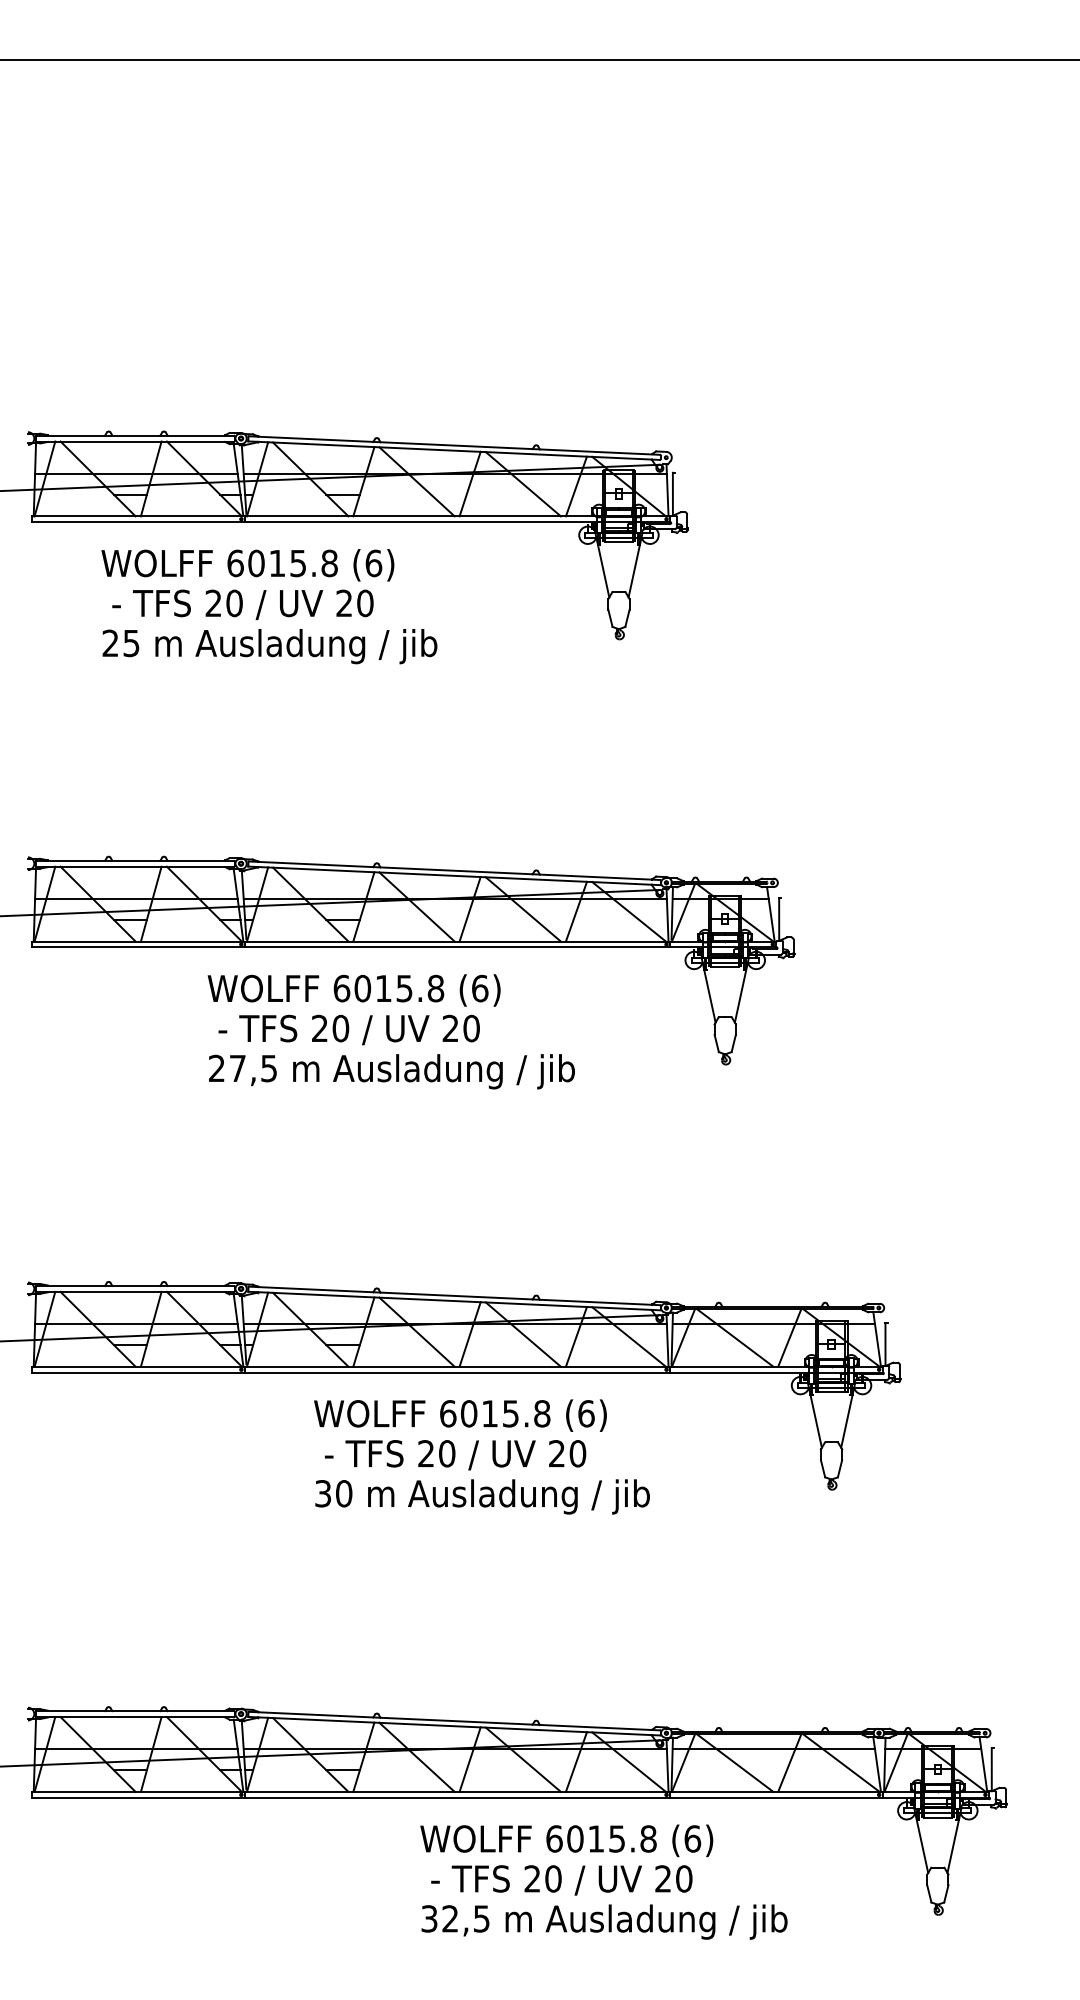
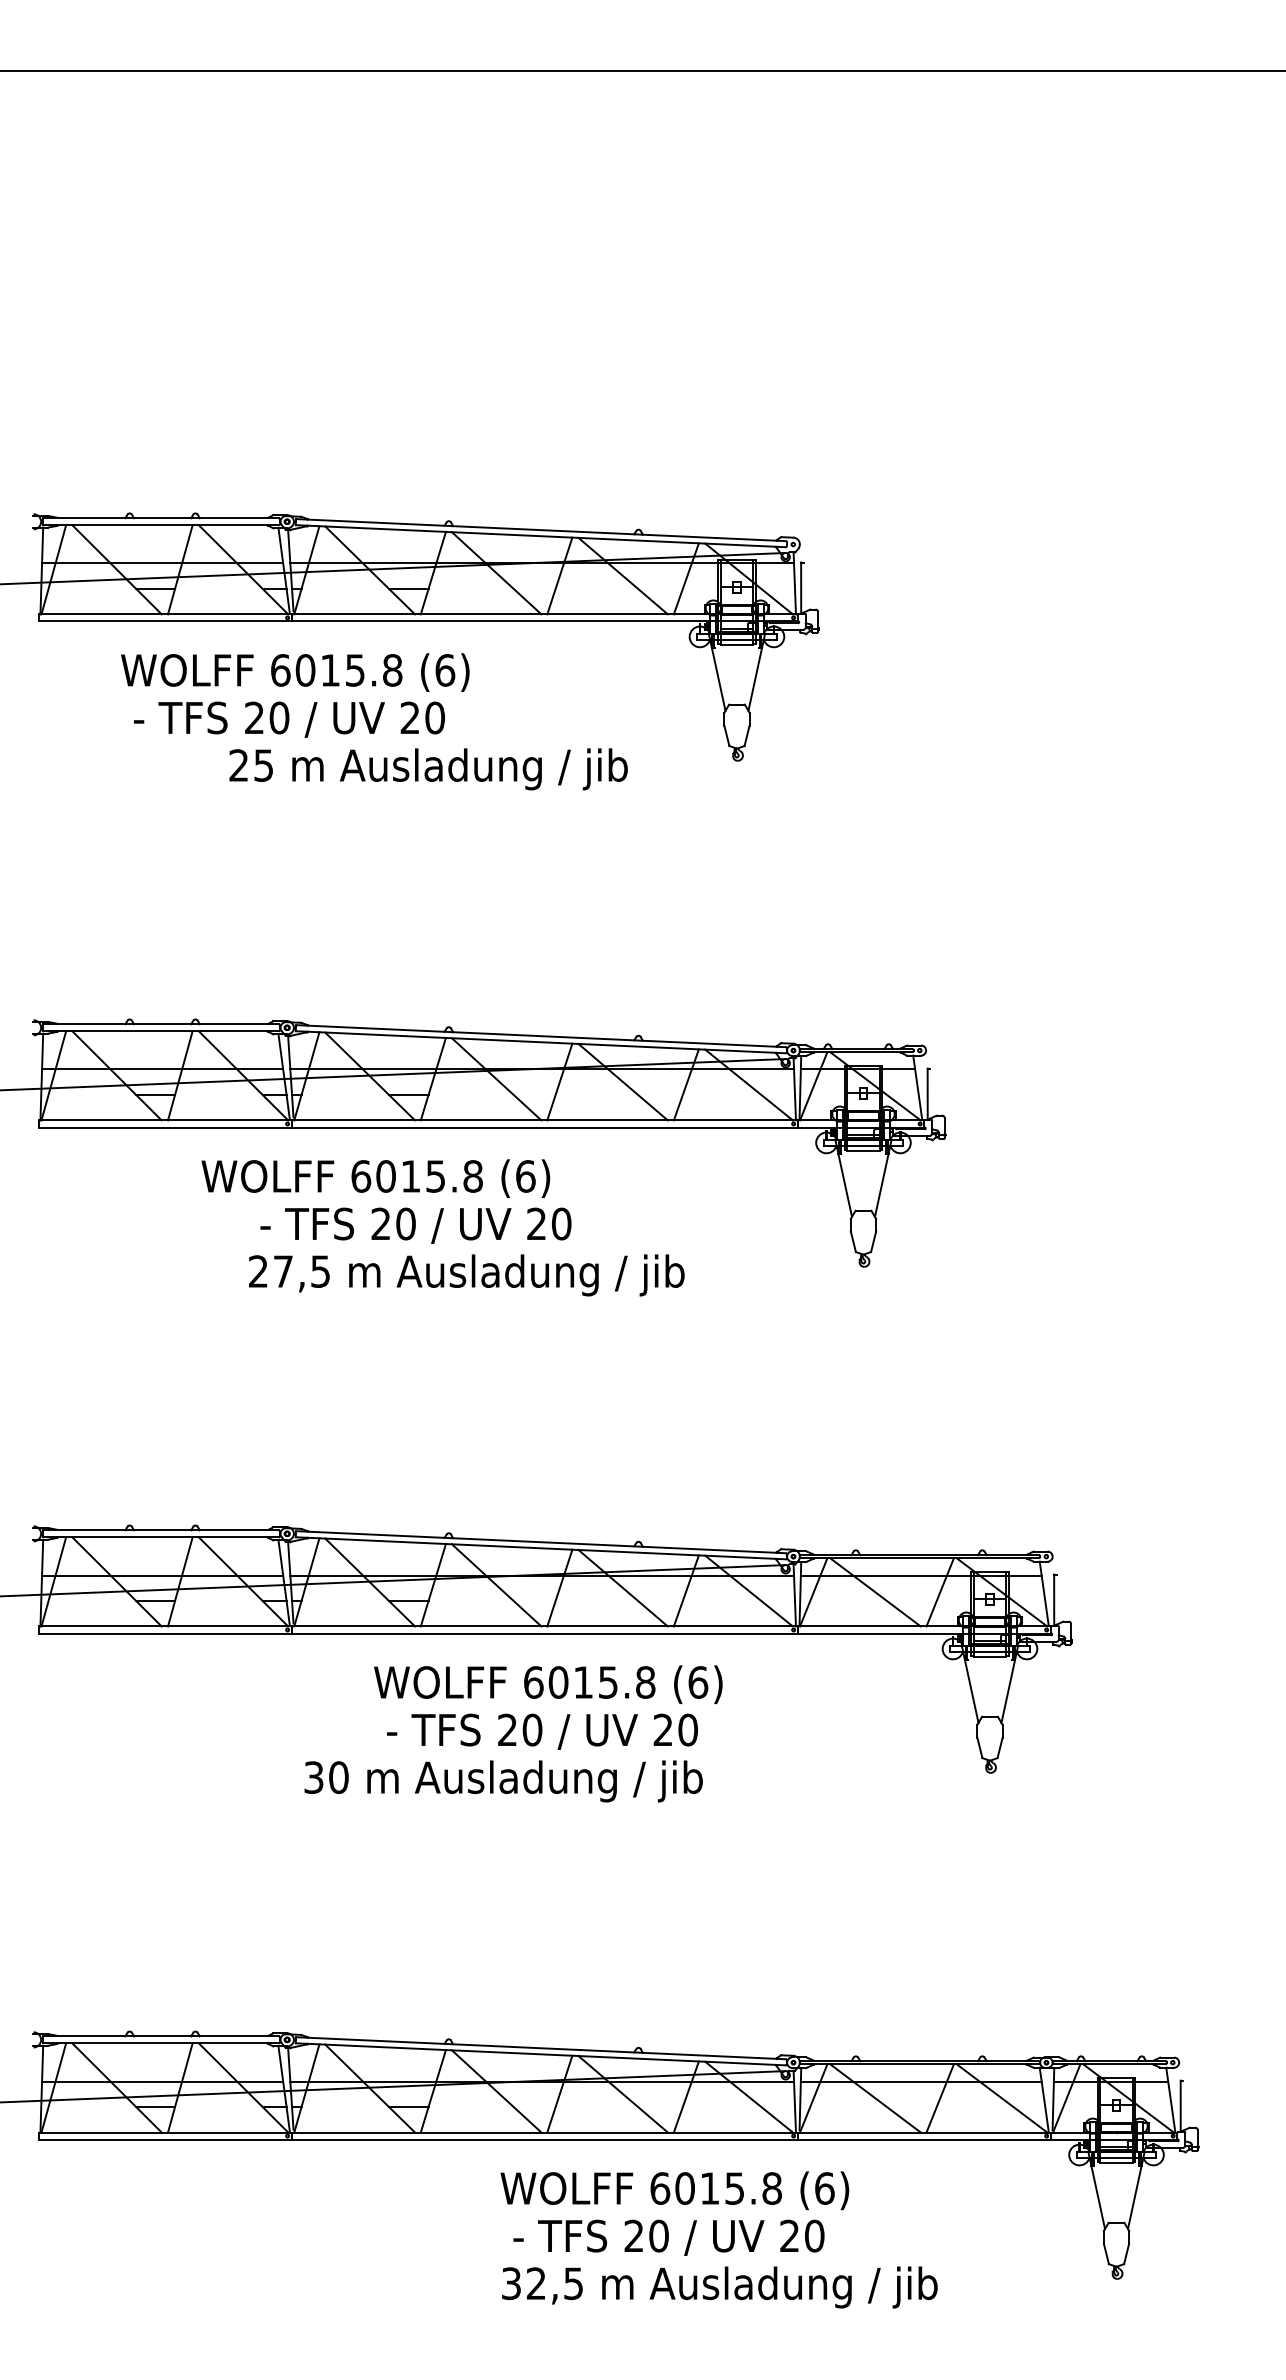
text: (269, 646) -> (428, 769), moved
text: (353, 990) -> (375, 1178), moved
text: (482, 1496) -> (503, 1781), moved

